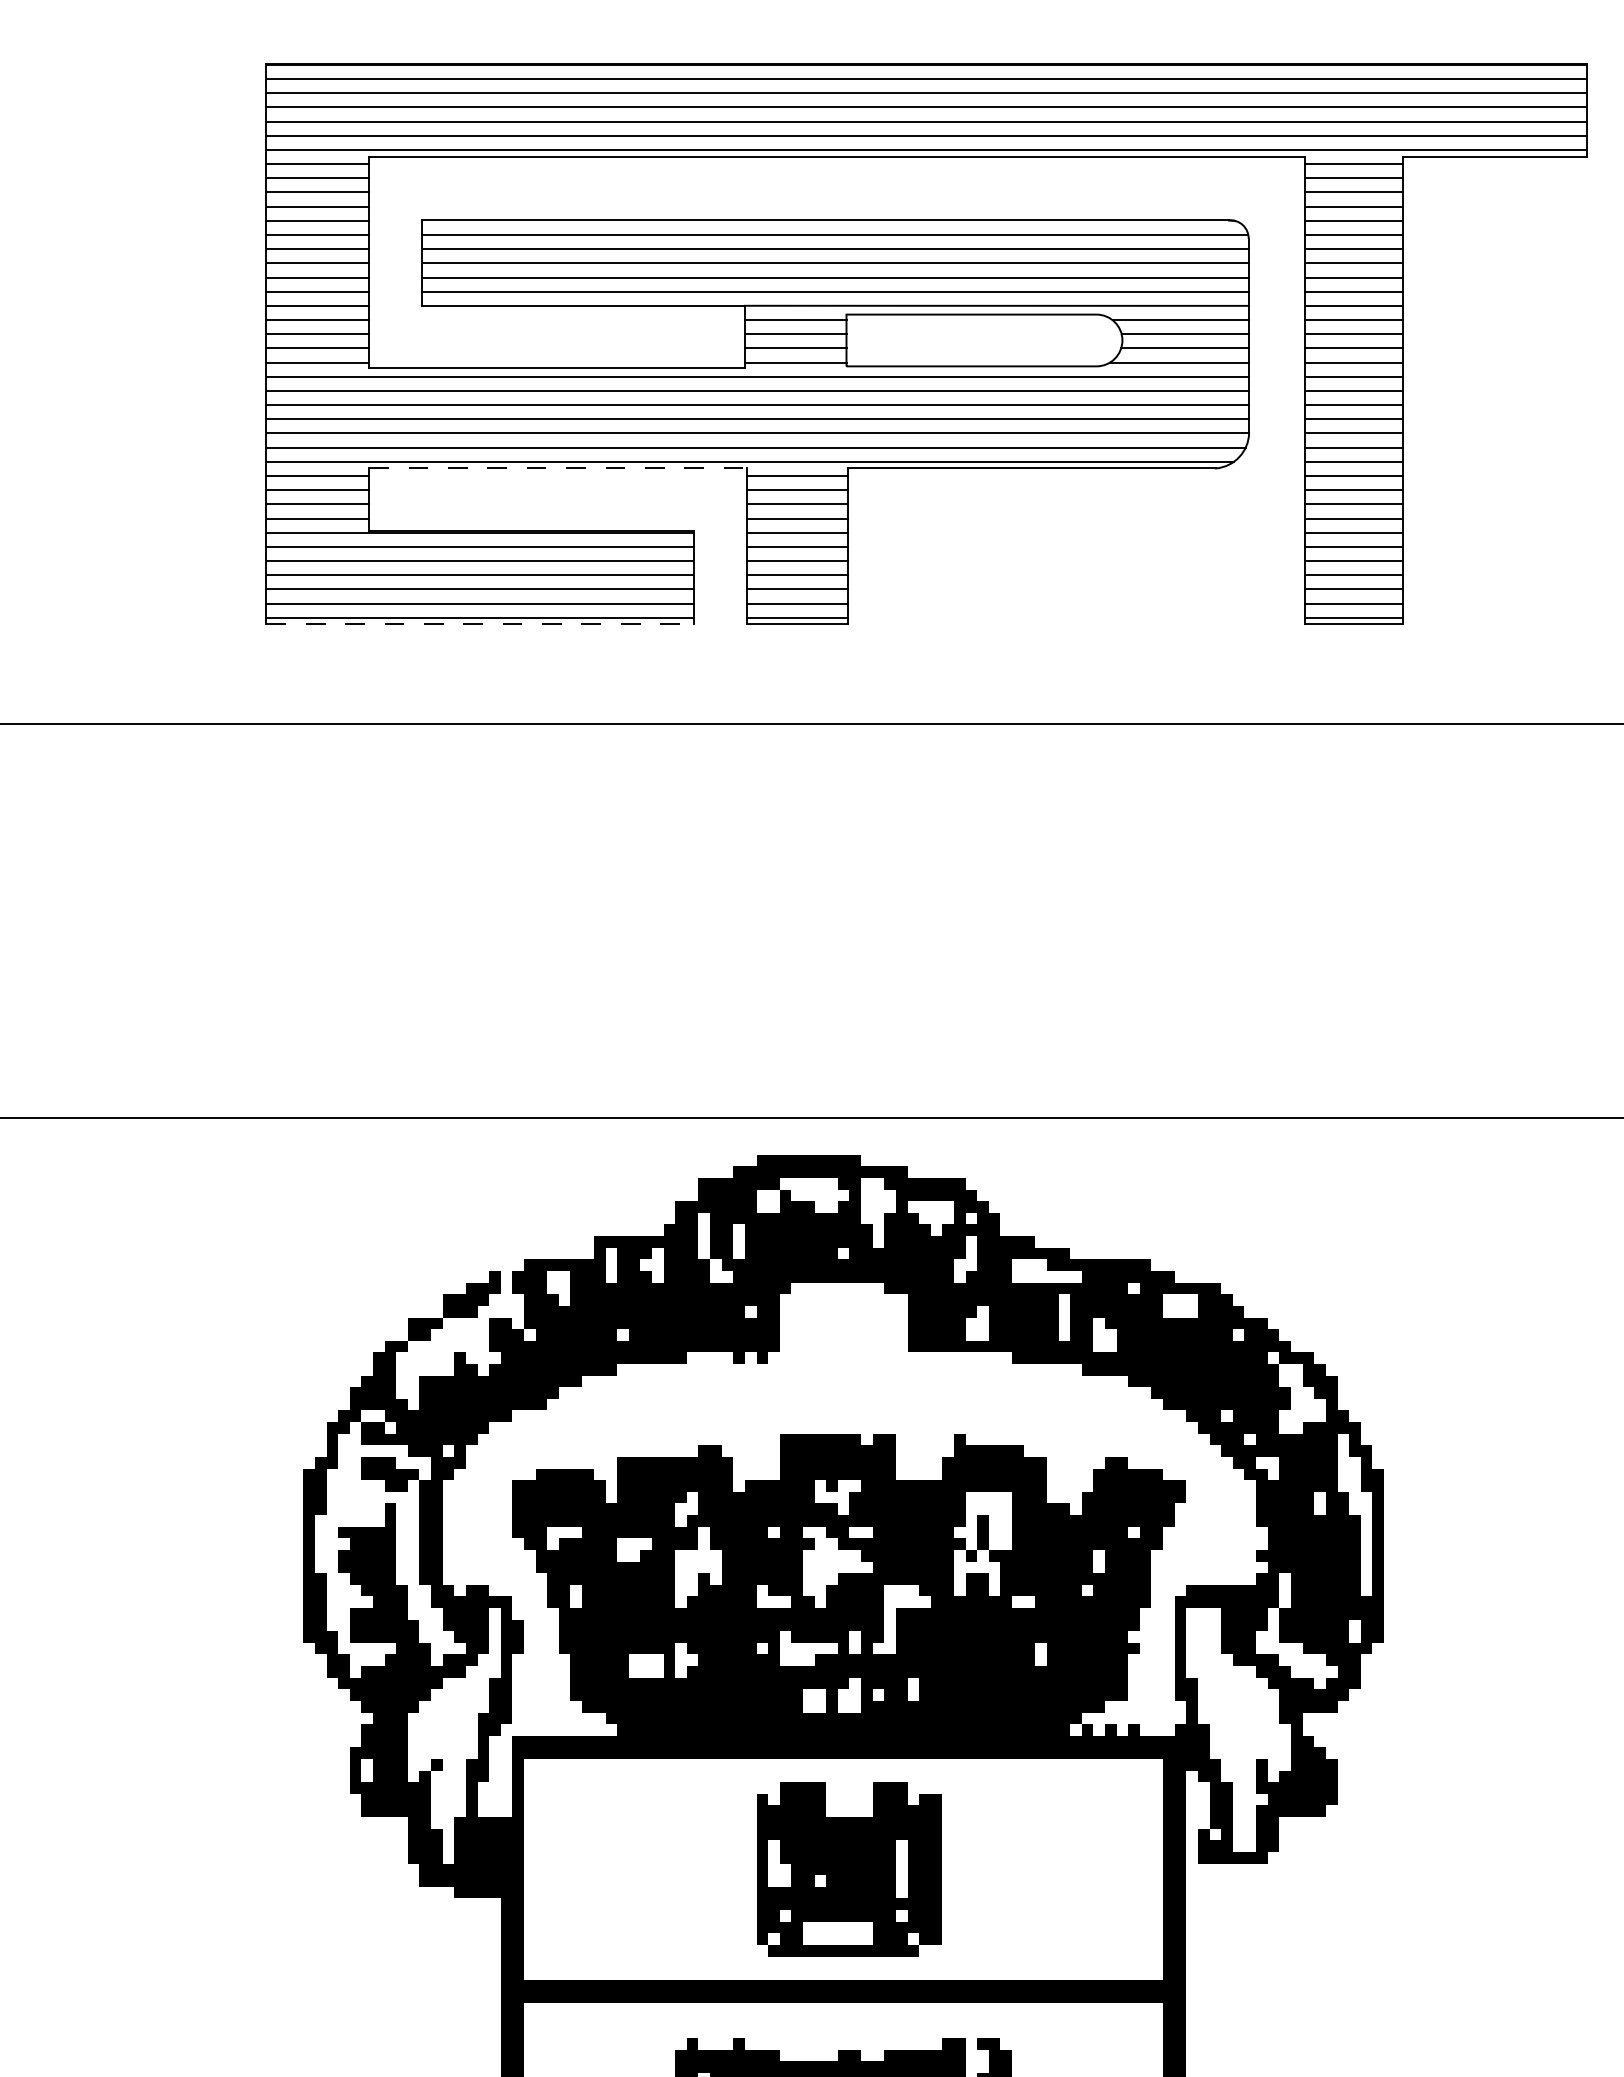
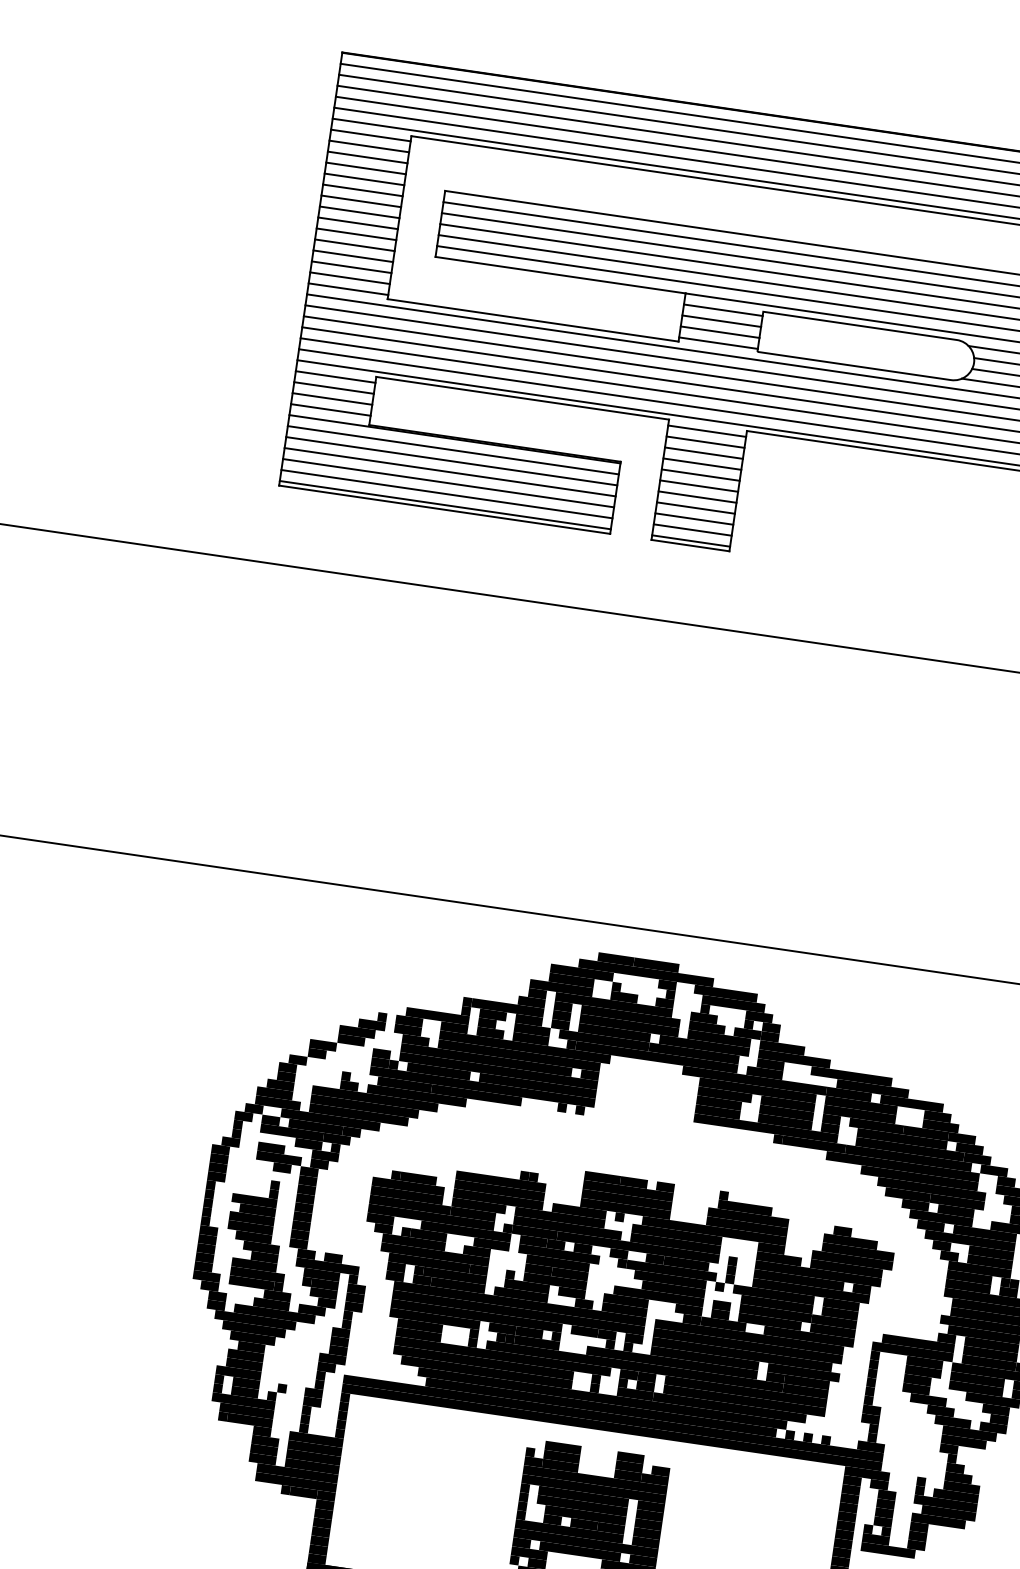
line: (558, 468) -> (522, 398), dashed -> solid
line: (480, 623) -> (444, 509), dashed -> solid

